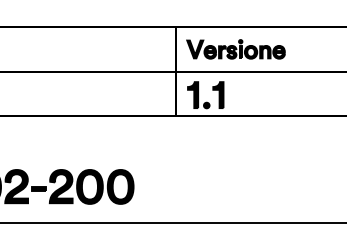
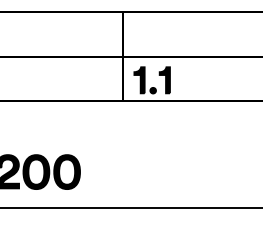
part: (235, 49) -> (181, 34), removed

